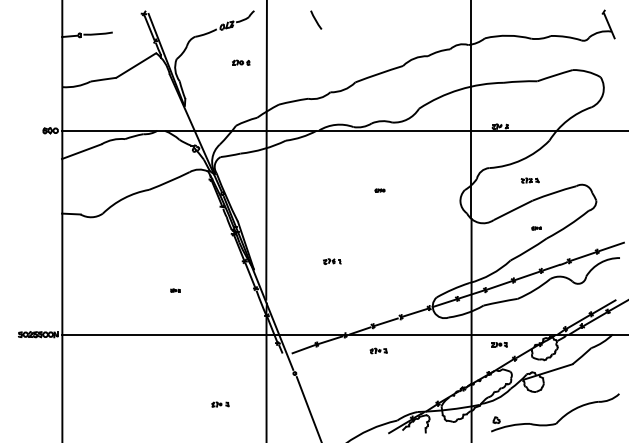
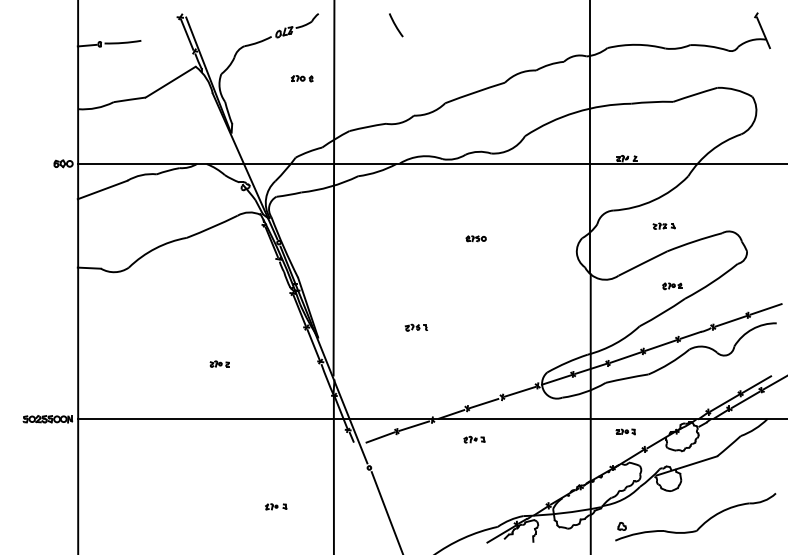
part: (379, 190) -> (475, 238), size x1.67
part: (536, 228) -> (672, 286), size x1.67
part: (175, 290) -> (219, 363), size x1.67

